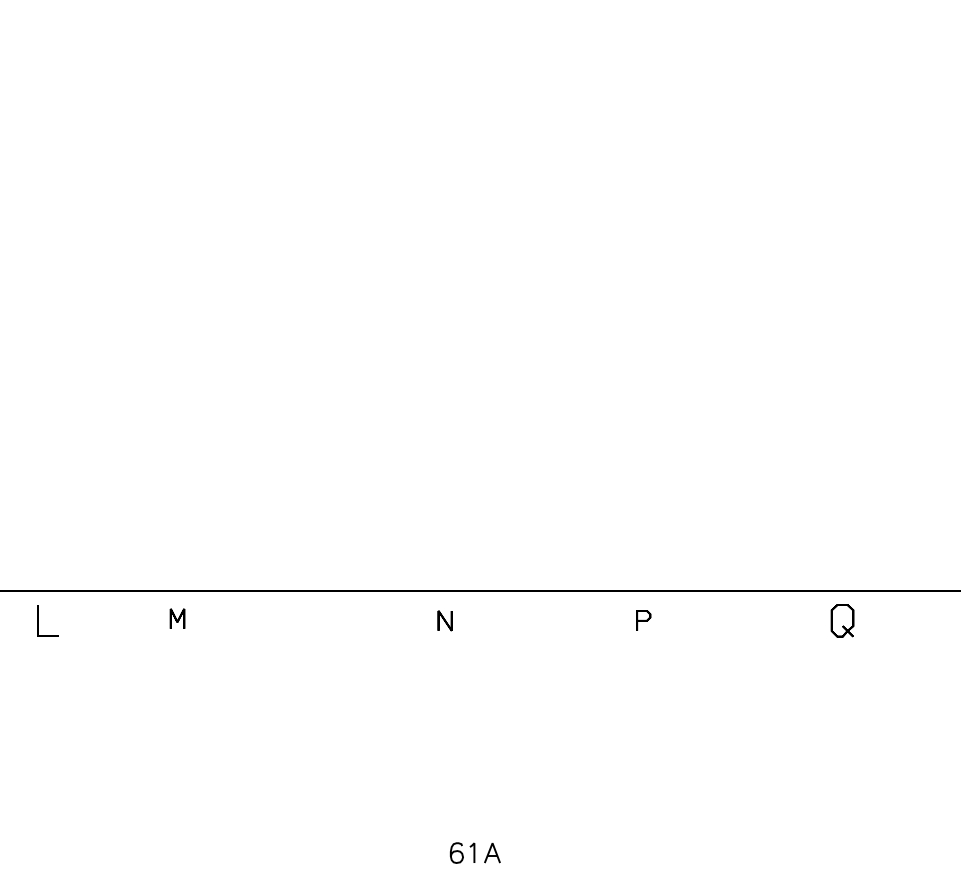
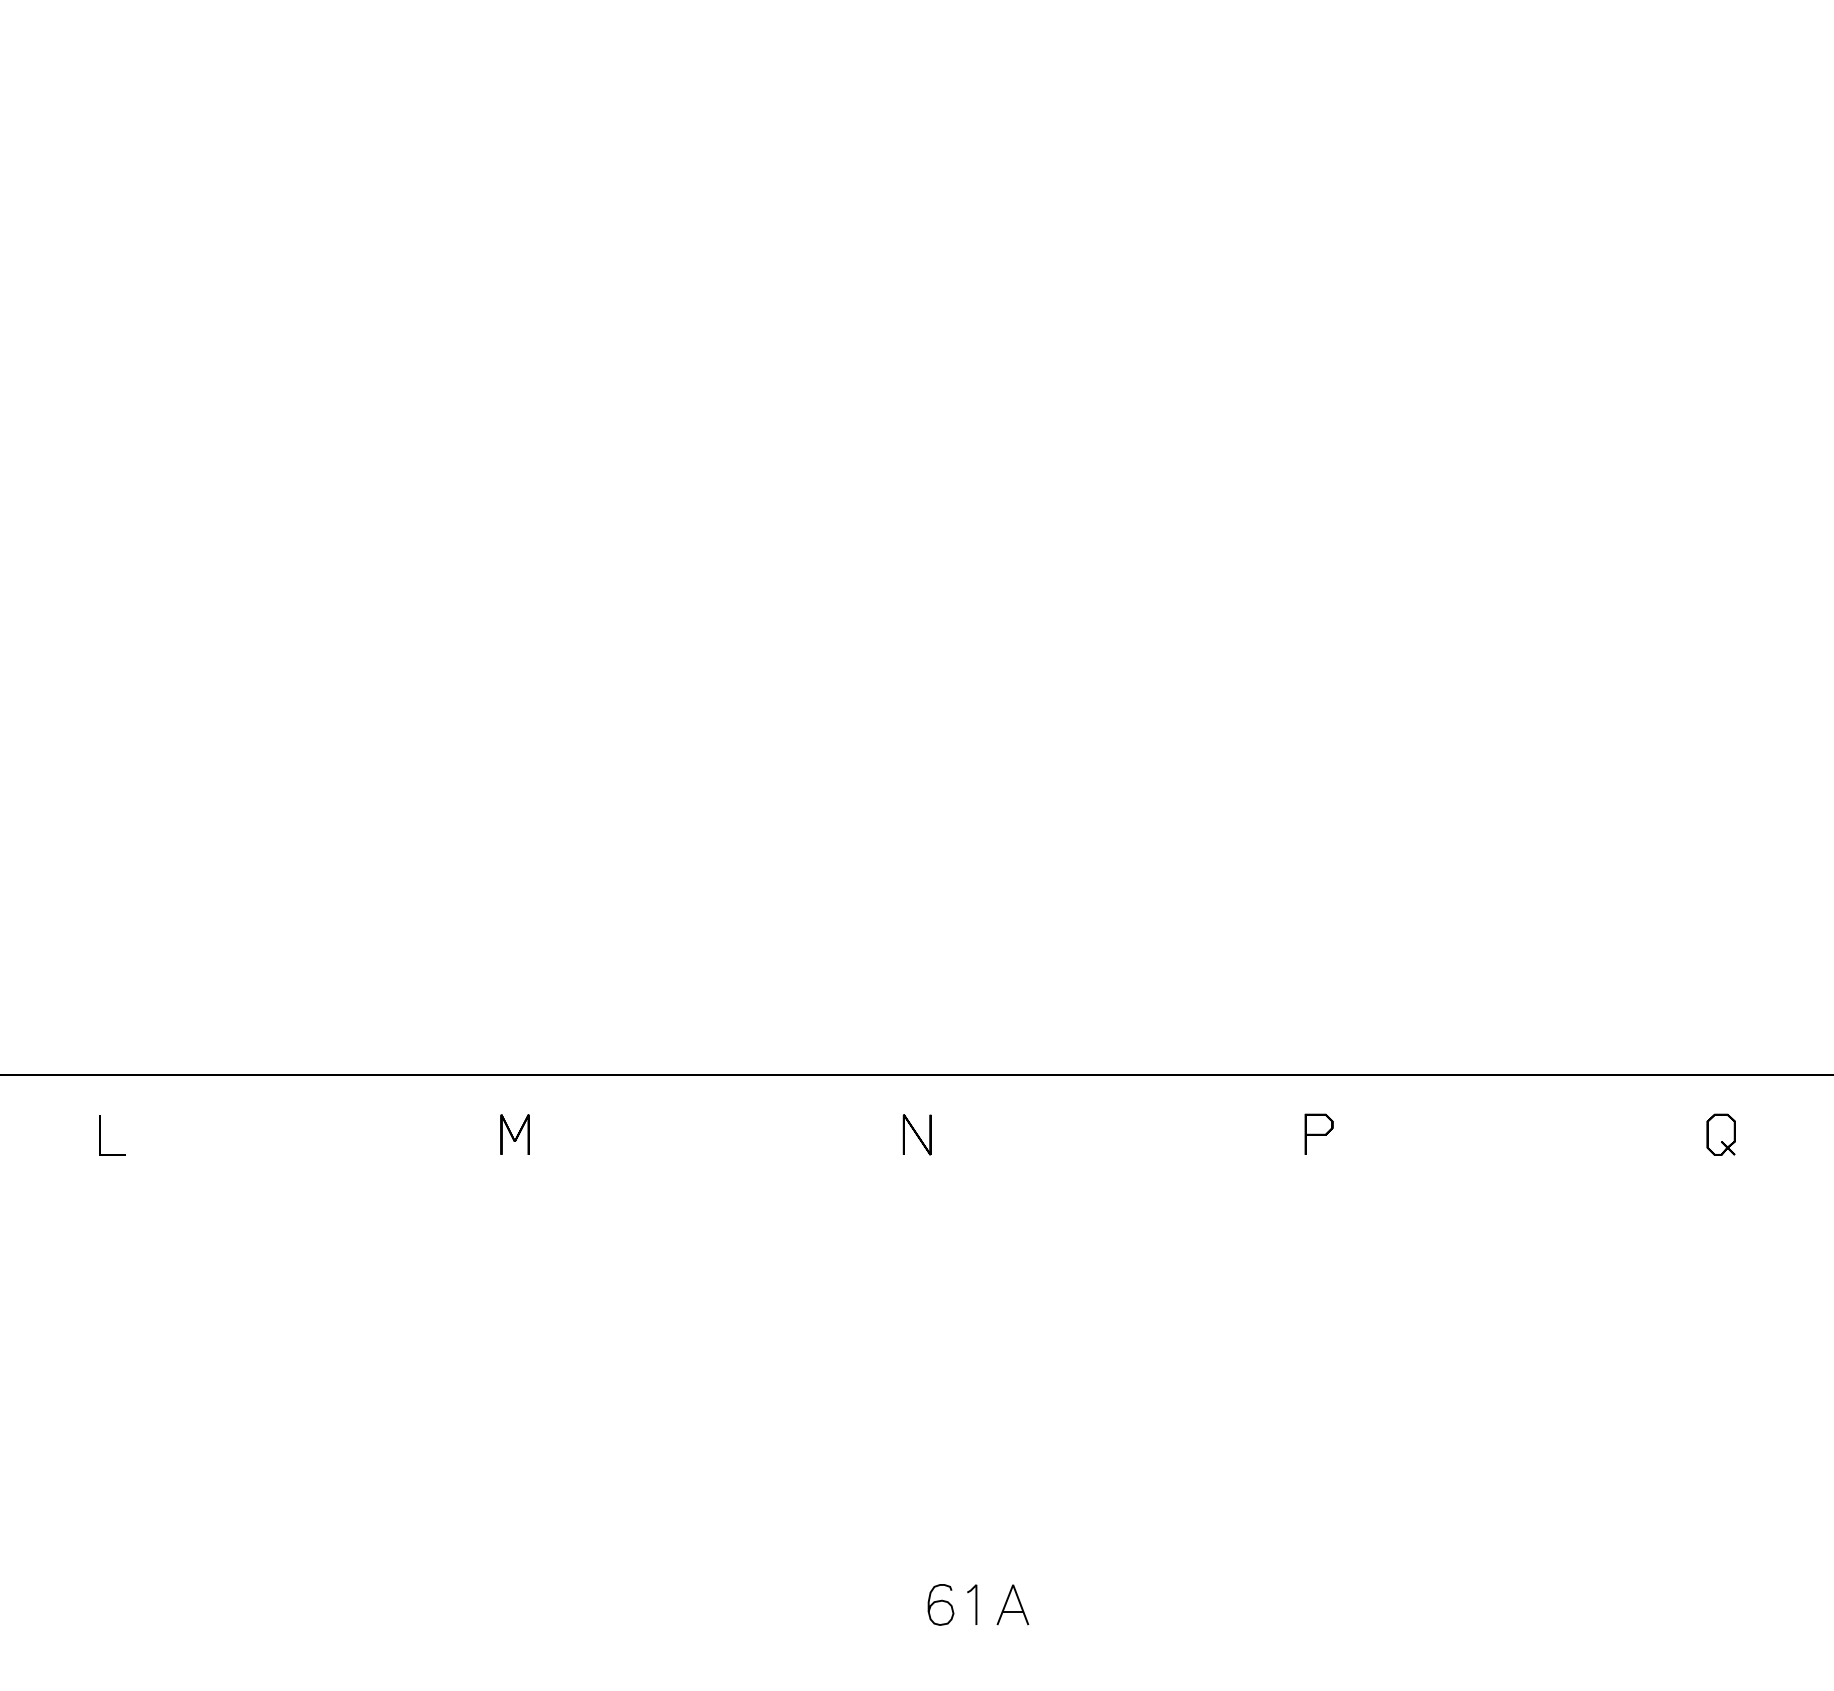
part: (177, 618) -> (515, 1134), moved
part: (841, 620) -> (1719, 1134), size x0.62
part: (46, 621) -> (110, 1136), size x0.62

